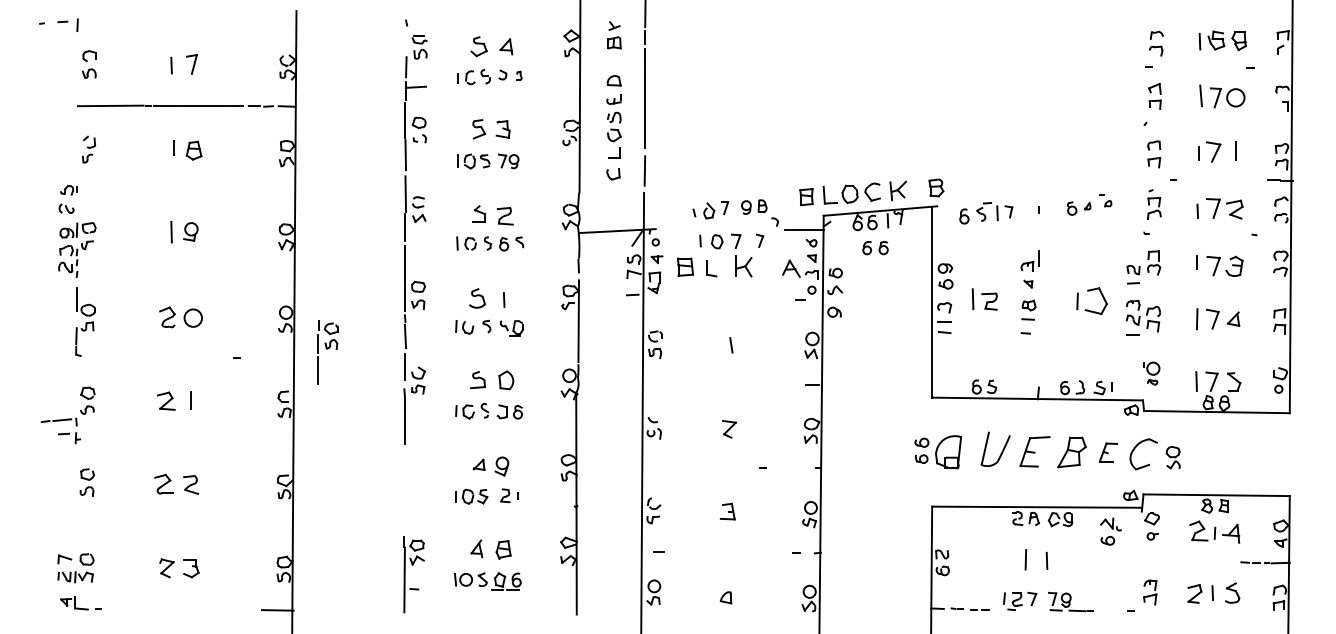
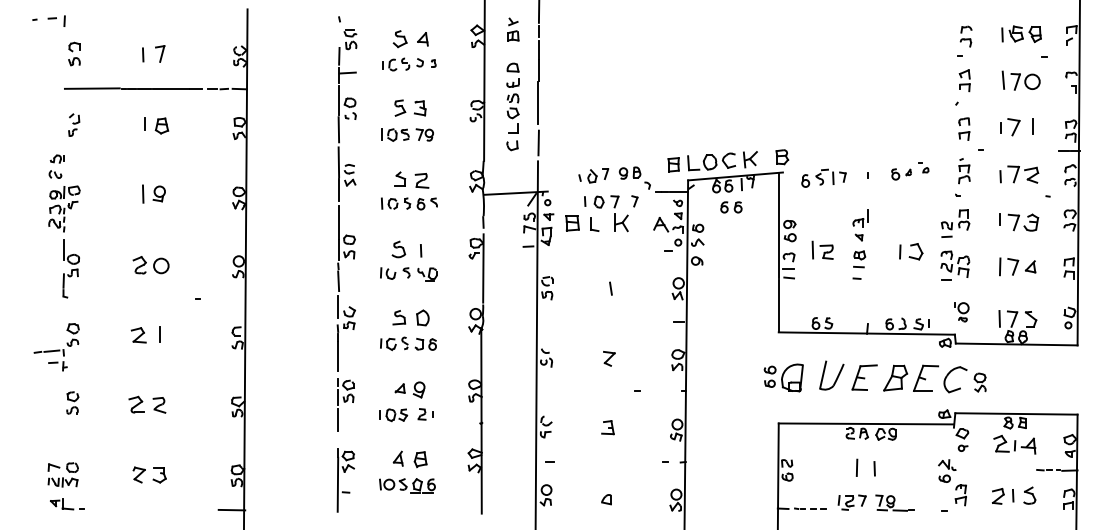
part: (1096, 300) -> (916, 251), size x0.71
part: (327, 352) -> (345, 404), moved
part: (1108, 452) -> (926, 378), size x1.67
part: (1110, 531) -> (946, 470), moved

